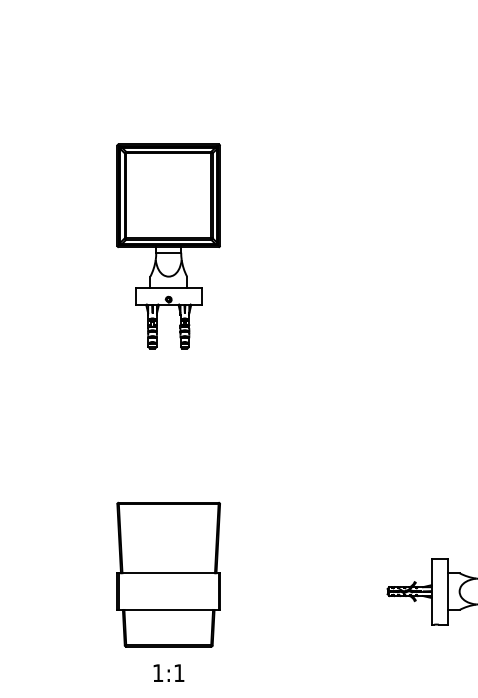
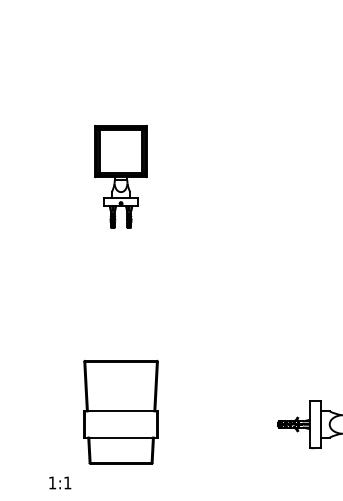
part: (168, 246) -> (120, 176), size x0.7
text: (168, 672) -> (59, 482), moved

